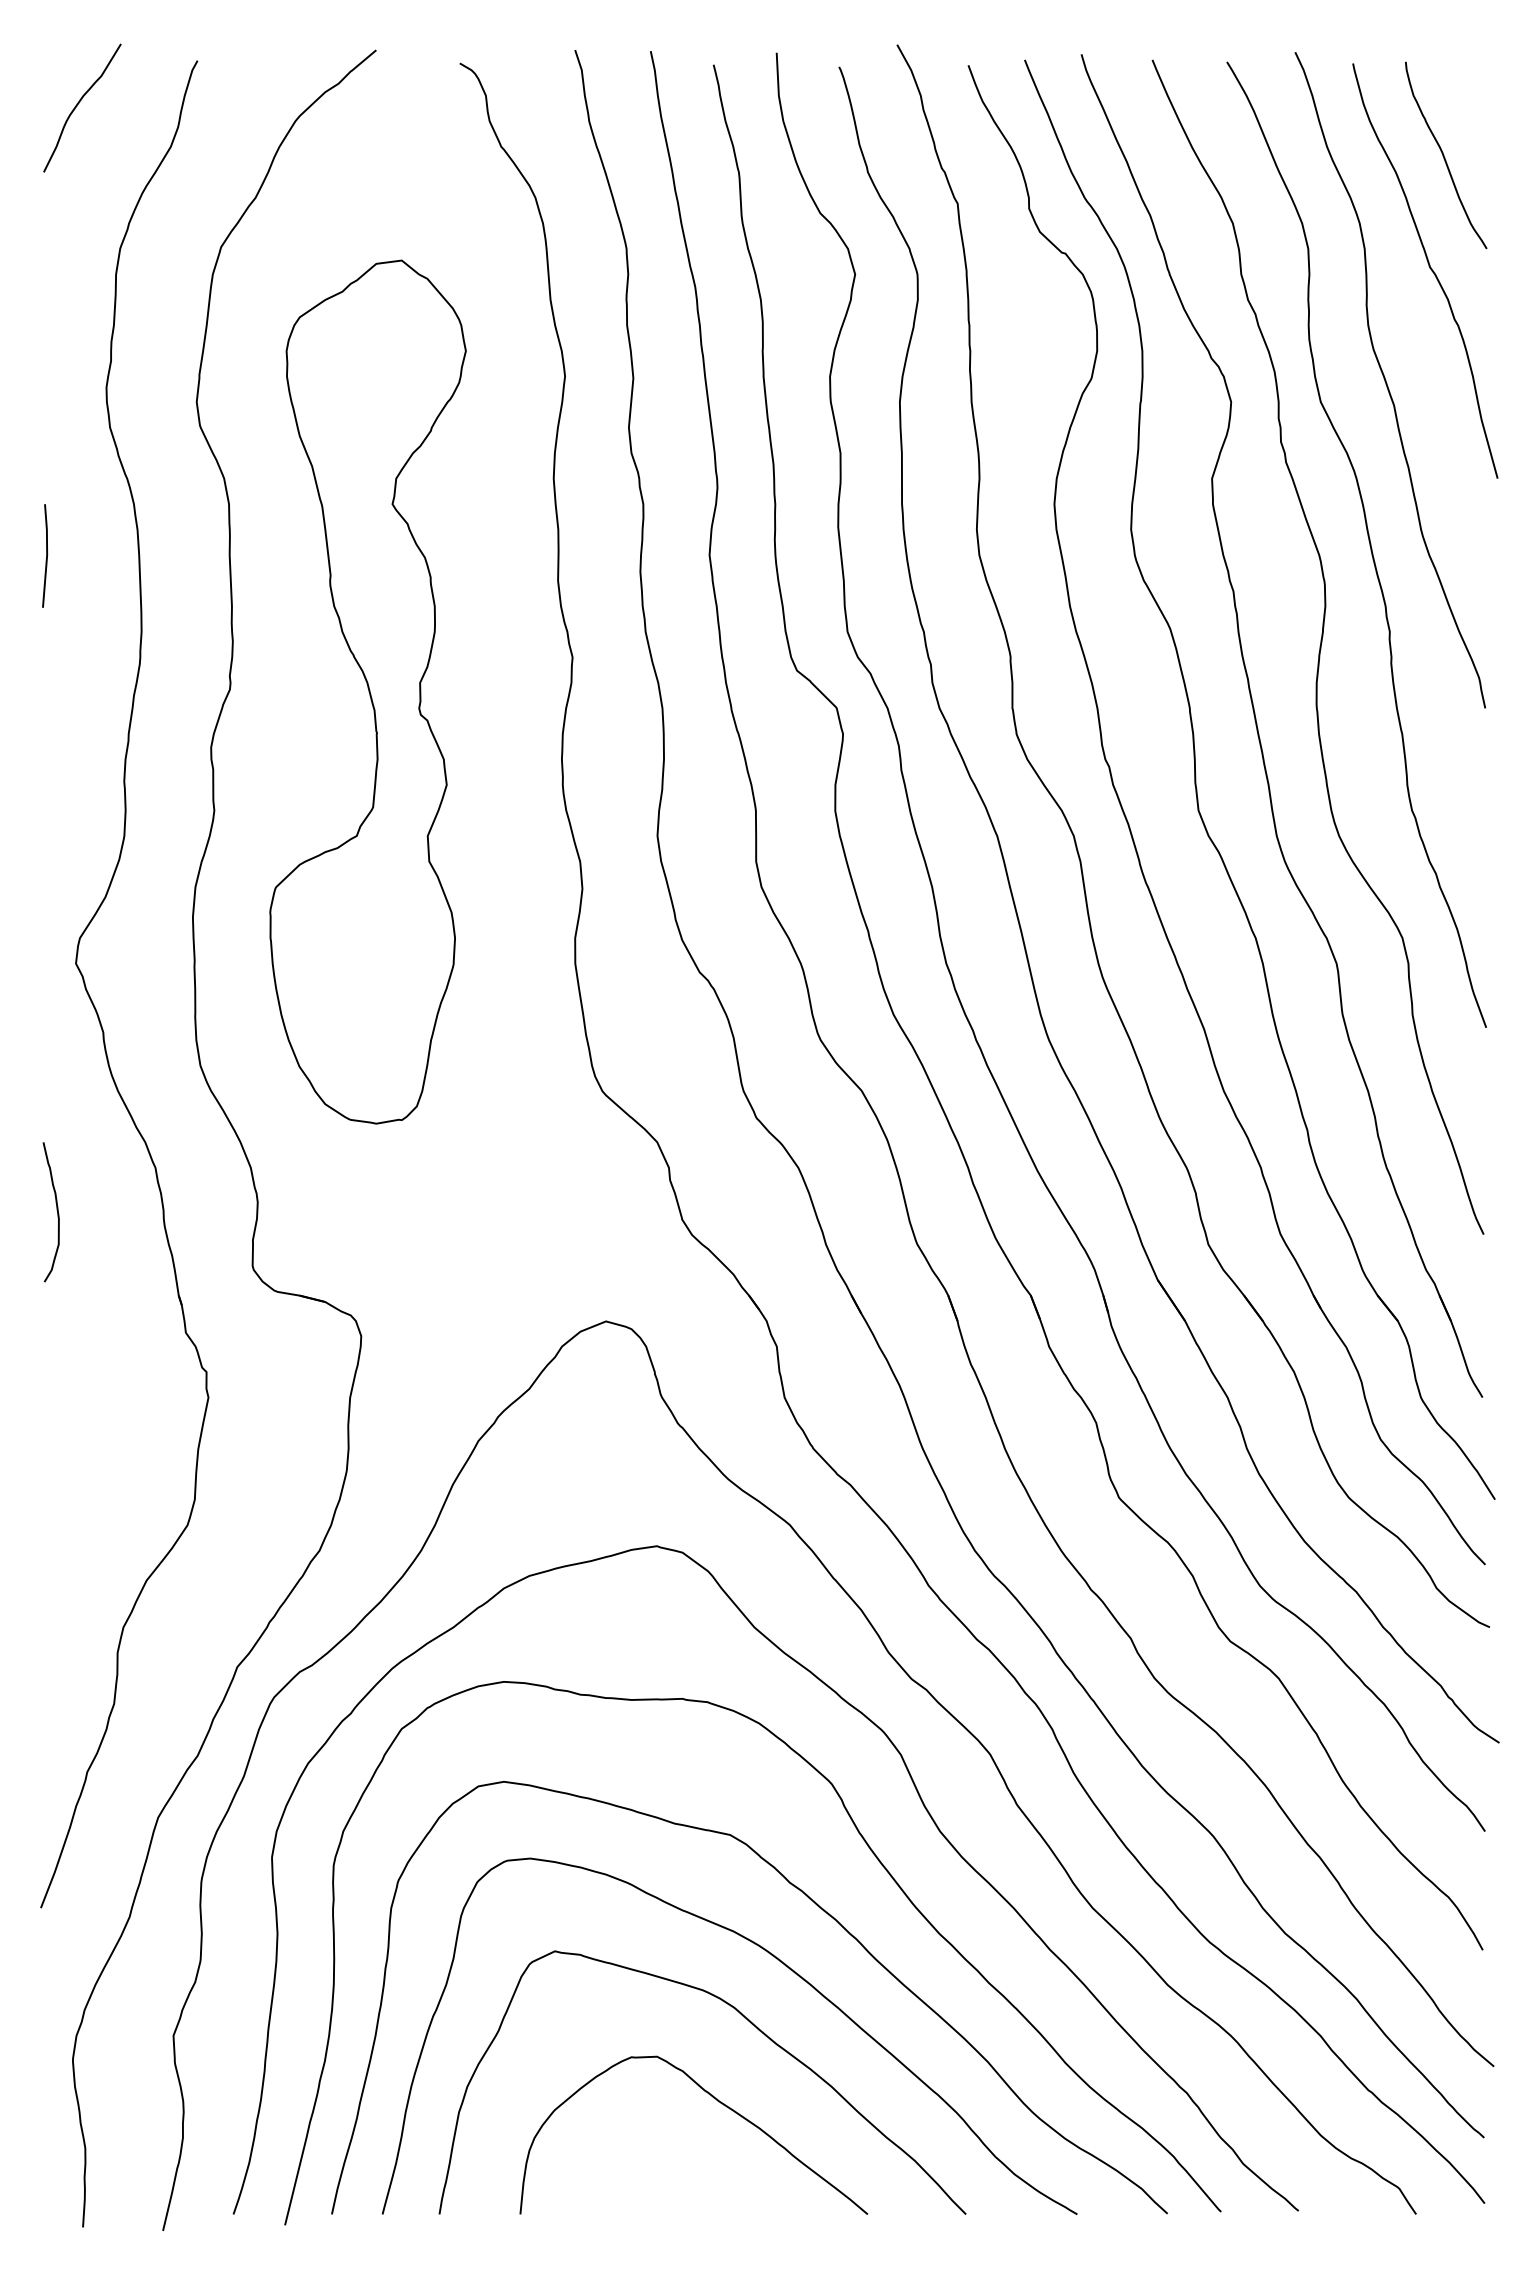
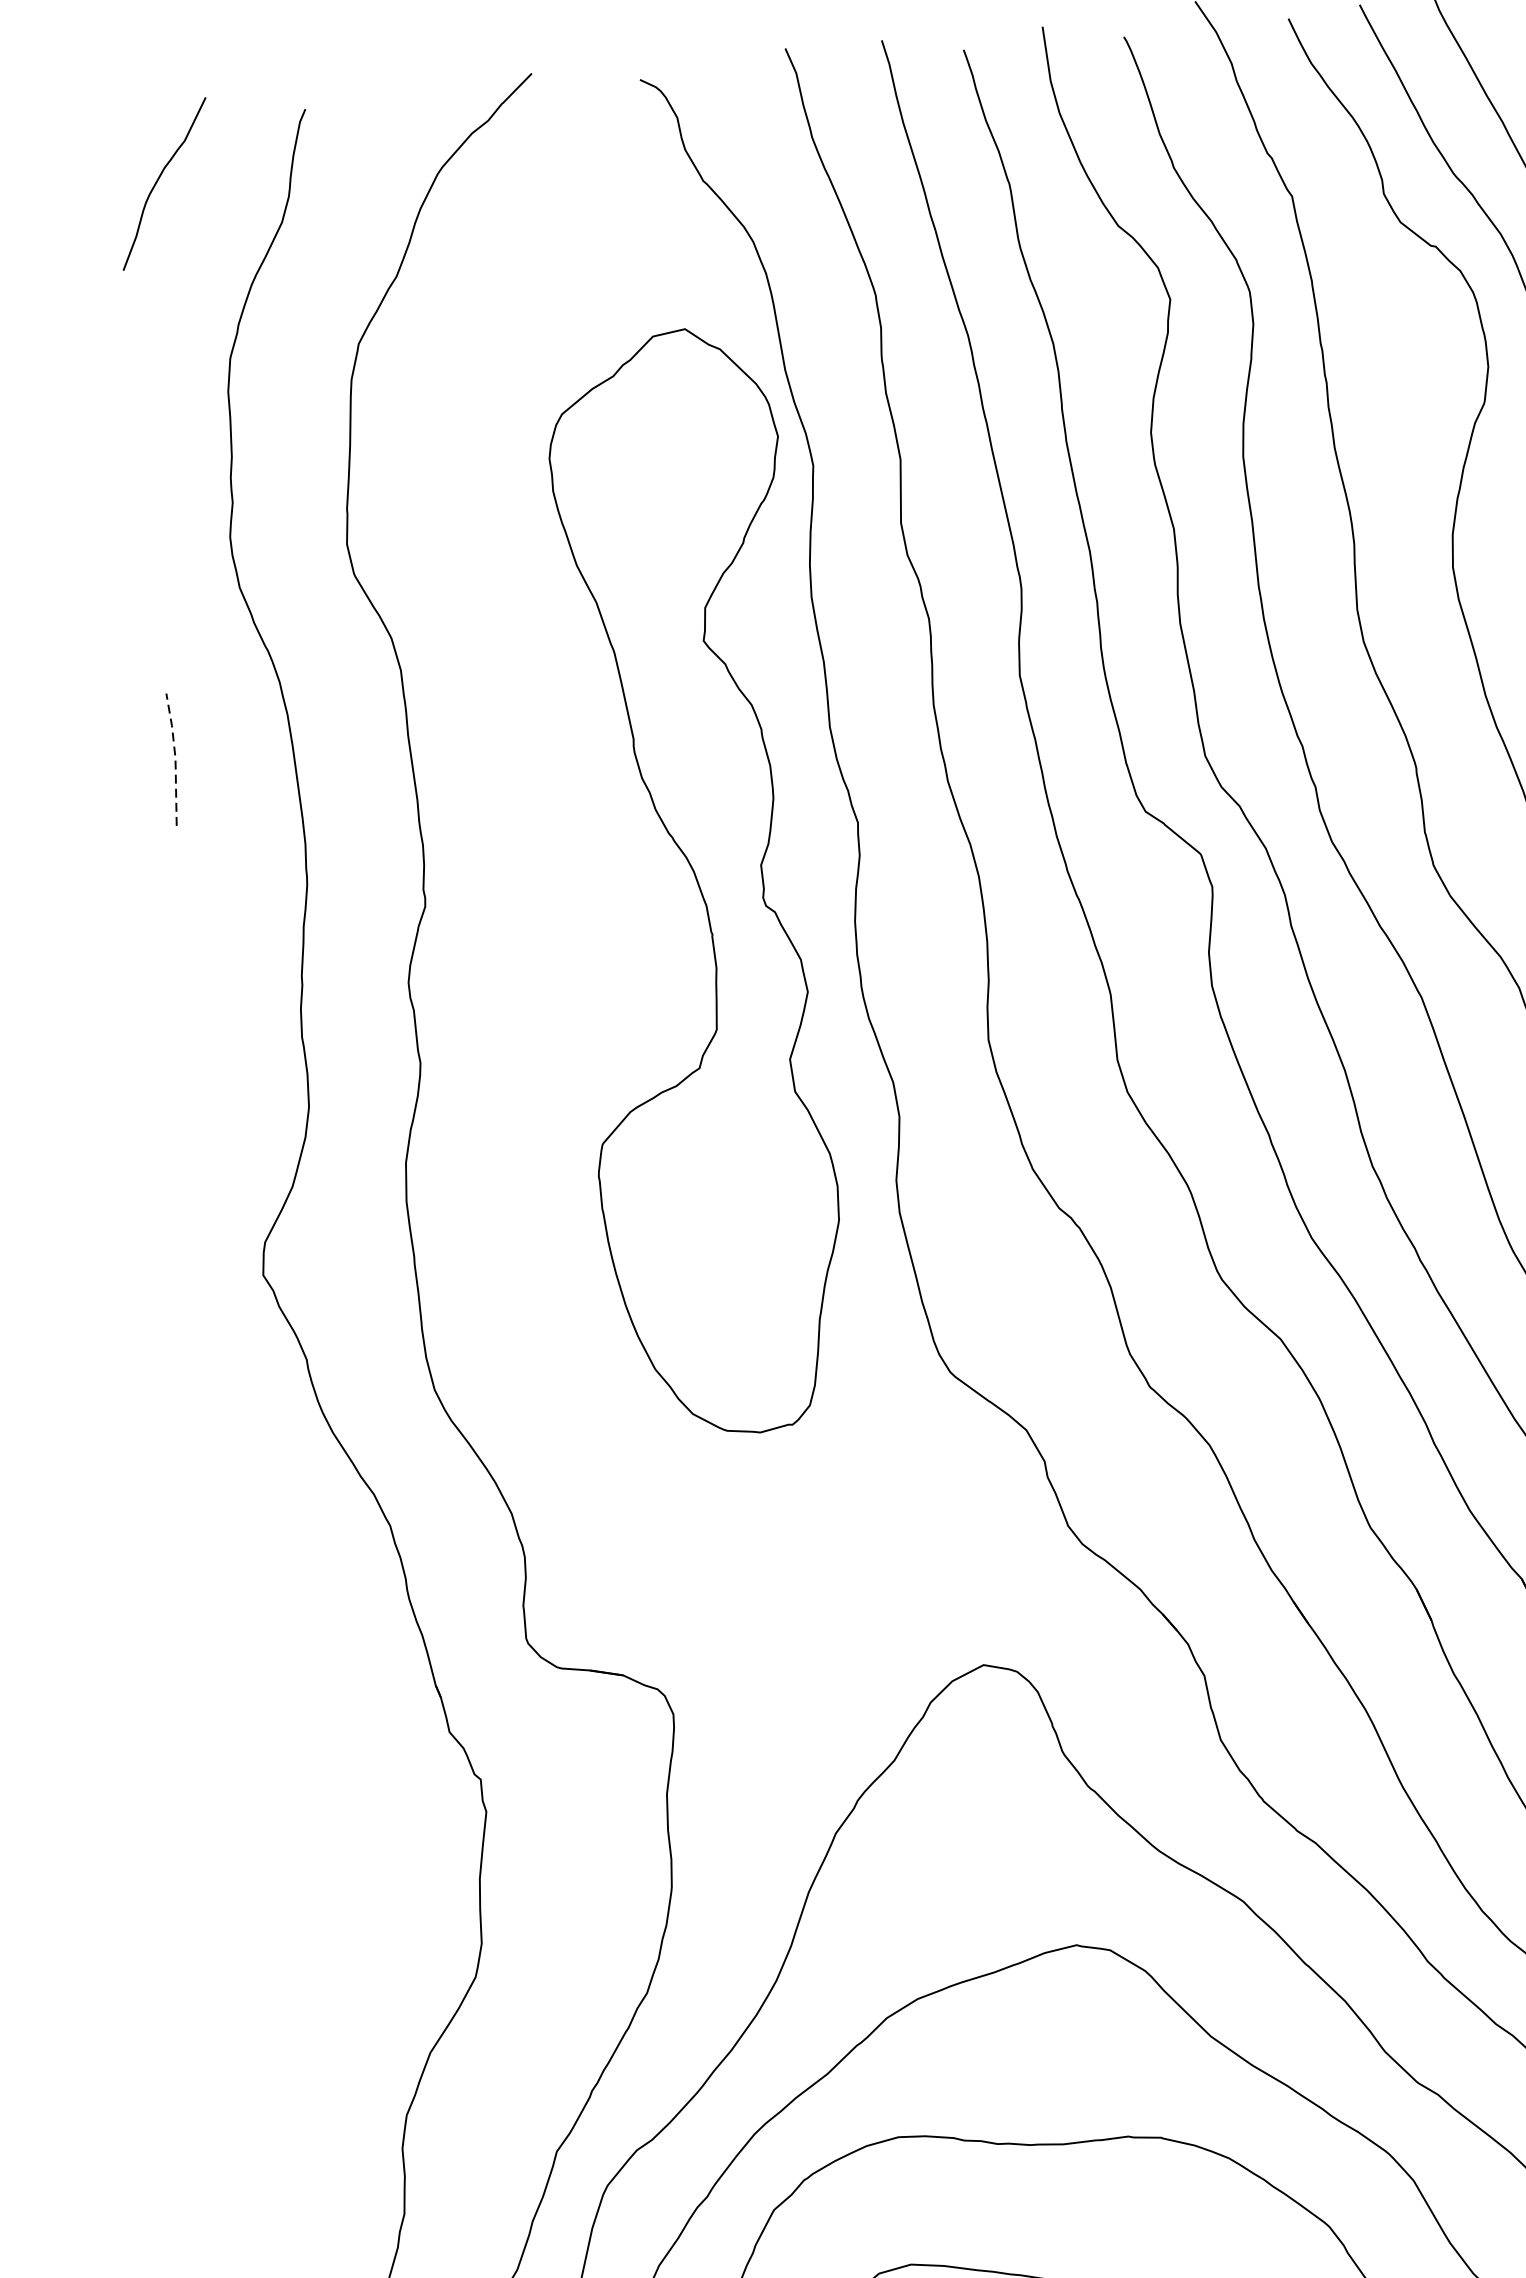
line: (47, 555) -> (175, 758), solid -> dashed
part: (367, 691) -> (695, 882), moved
curve: (56, 1210) -> (269, 1592), removed

